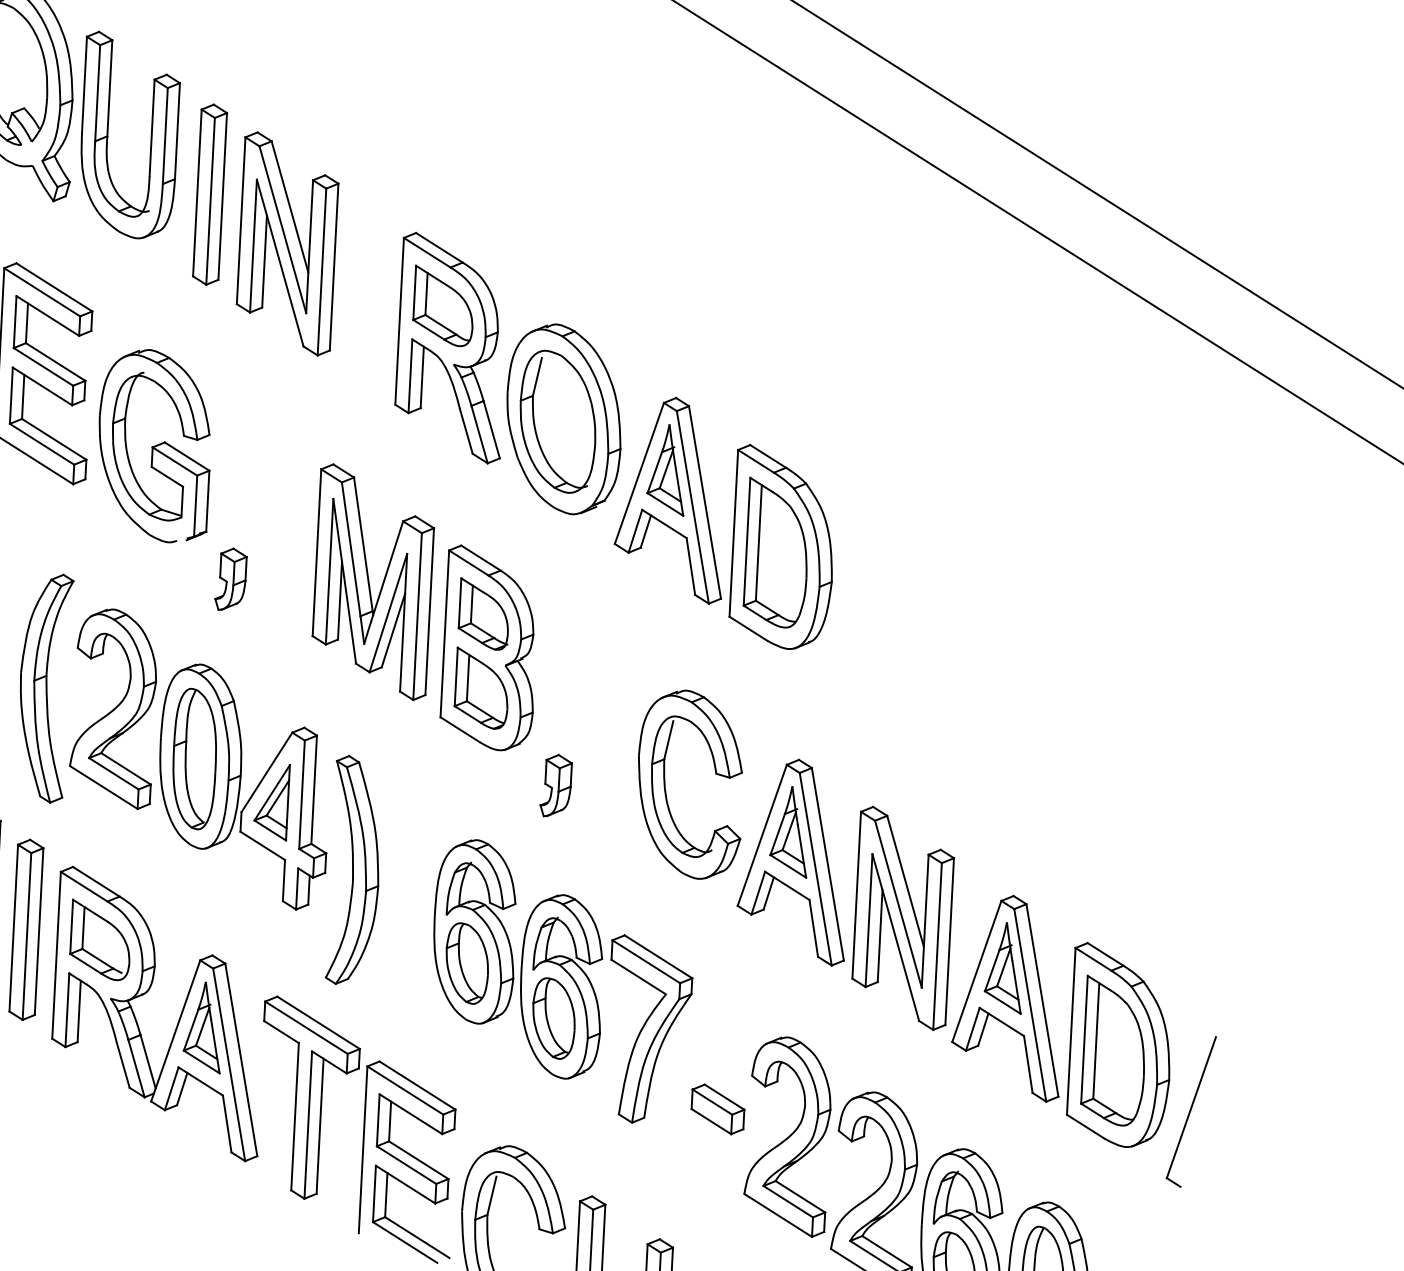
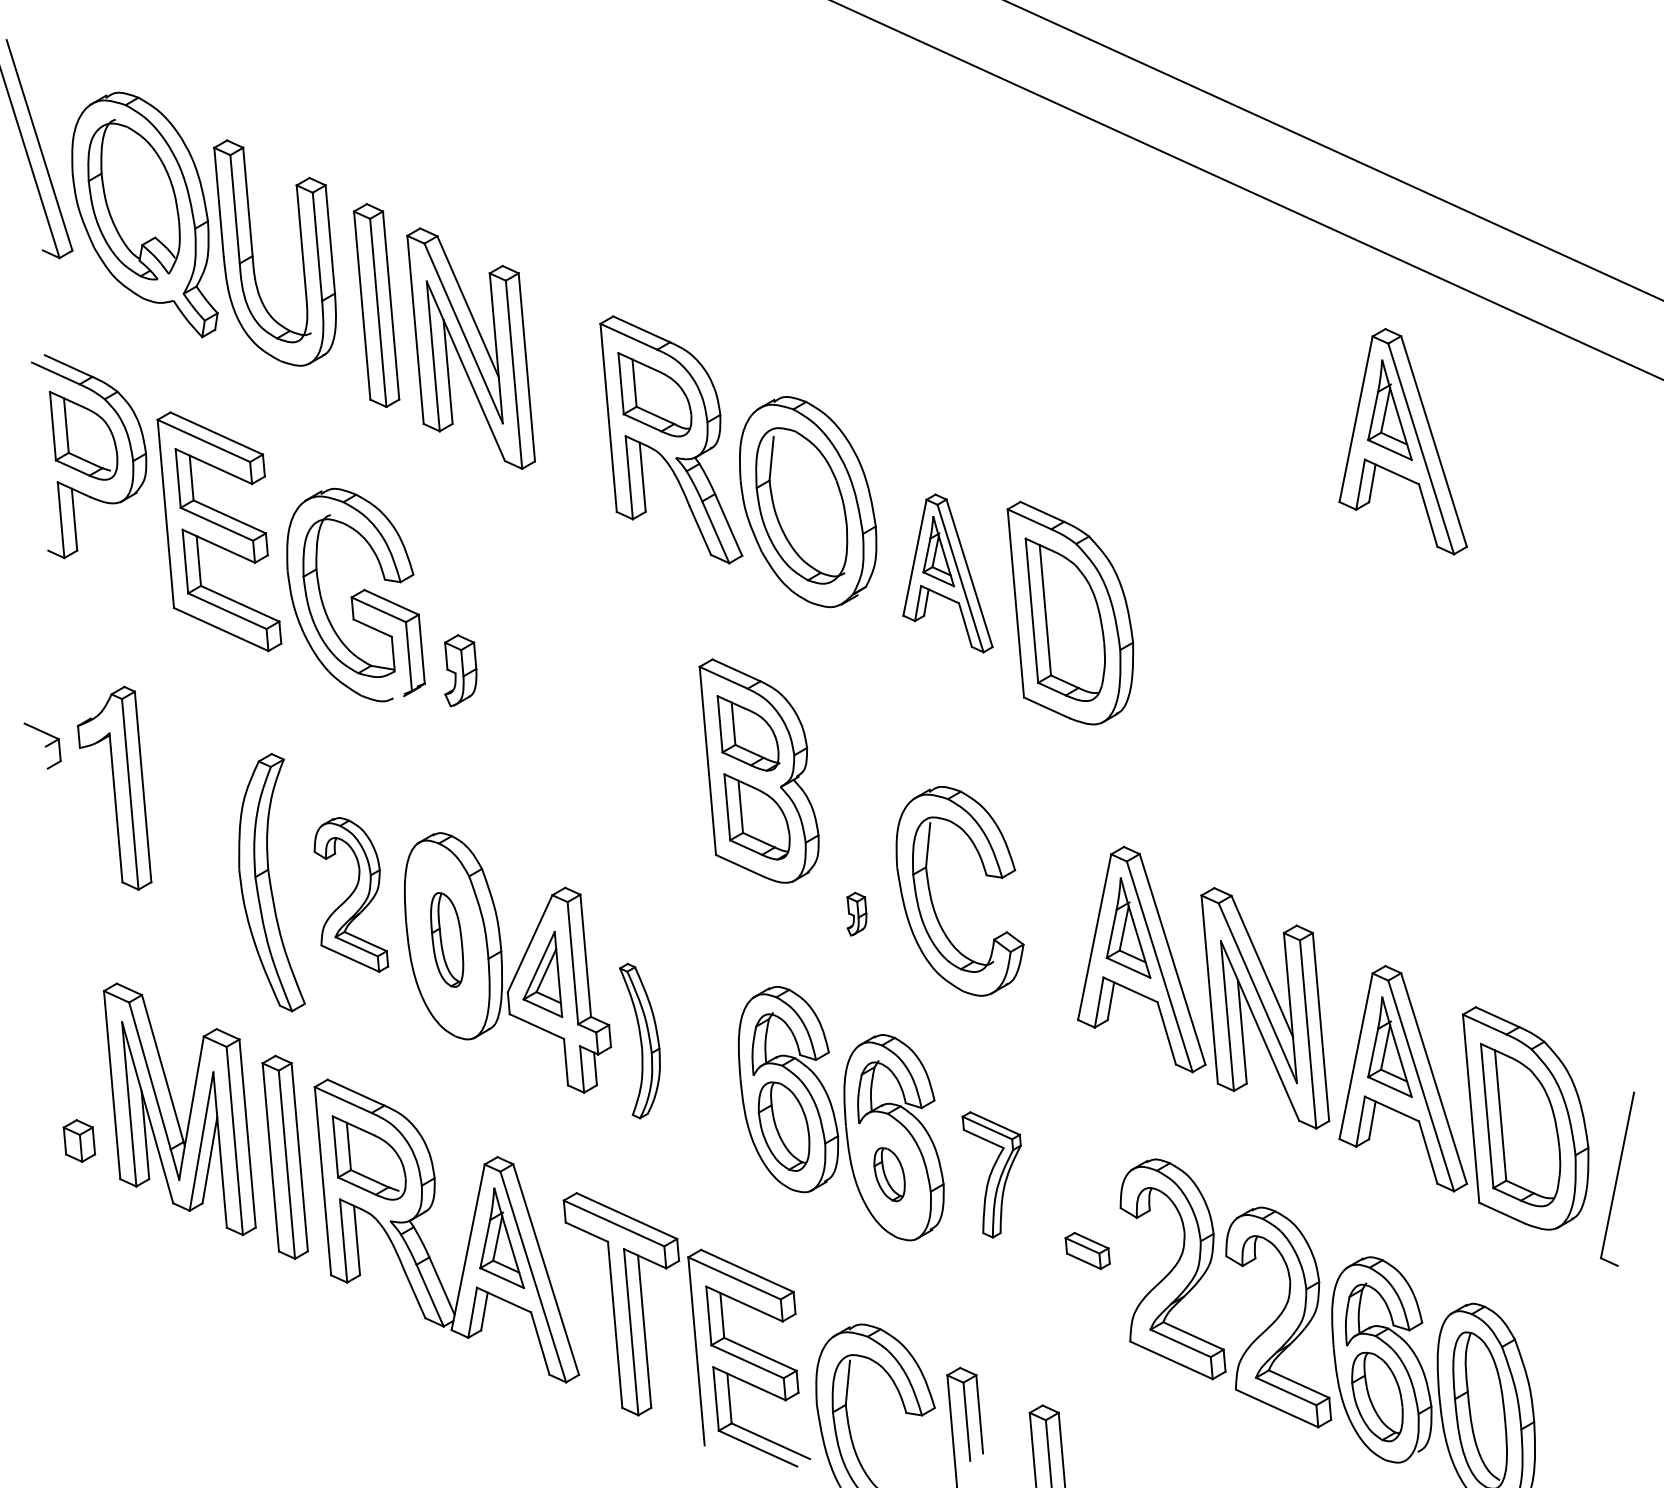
part: (1092, 438) -> (1402, 441), added
part: (677, 498) -> (947, 573), size x0.7
part: (231, 579) -> (460, 670), moved
part: (373, 581) -> (619, 713), removed
part: (116, 707) -> (351, 894), size x0.7
part: (194, 758) -> (446, 939), size x0.6
part: (665, 783) -> (931, 894), moved
part: (556, 785) -> (856, 913), size x0.6
part: (350, 870) -> (639, 1040), size x0.6
part: (553, 1018) -> (889, 1174), size x0.6
part: (643, 1030) -> (991, 1174), size x0.6
part: (717, 1108) -> (1087, 1250), size x0.7

